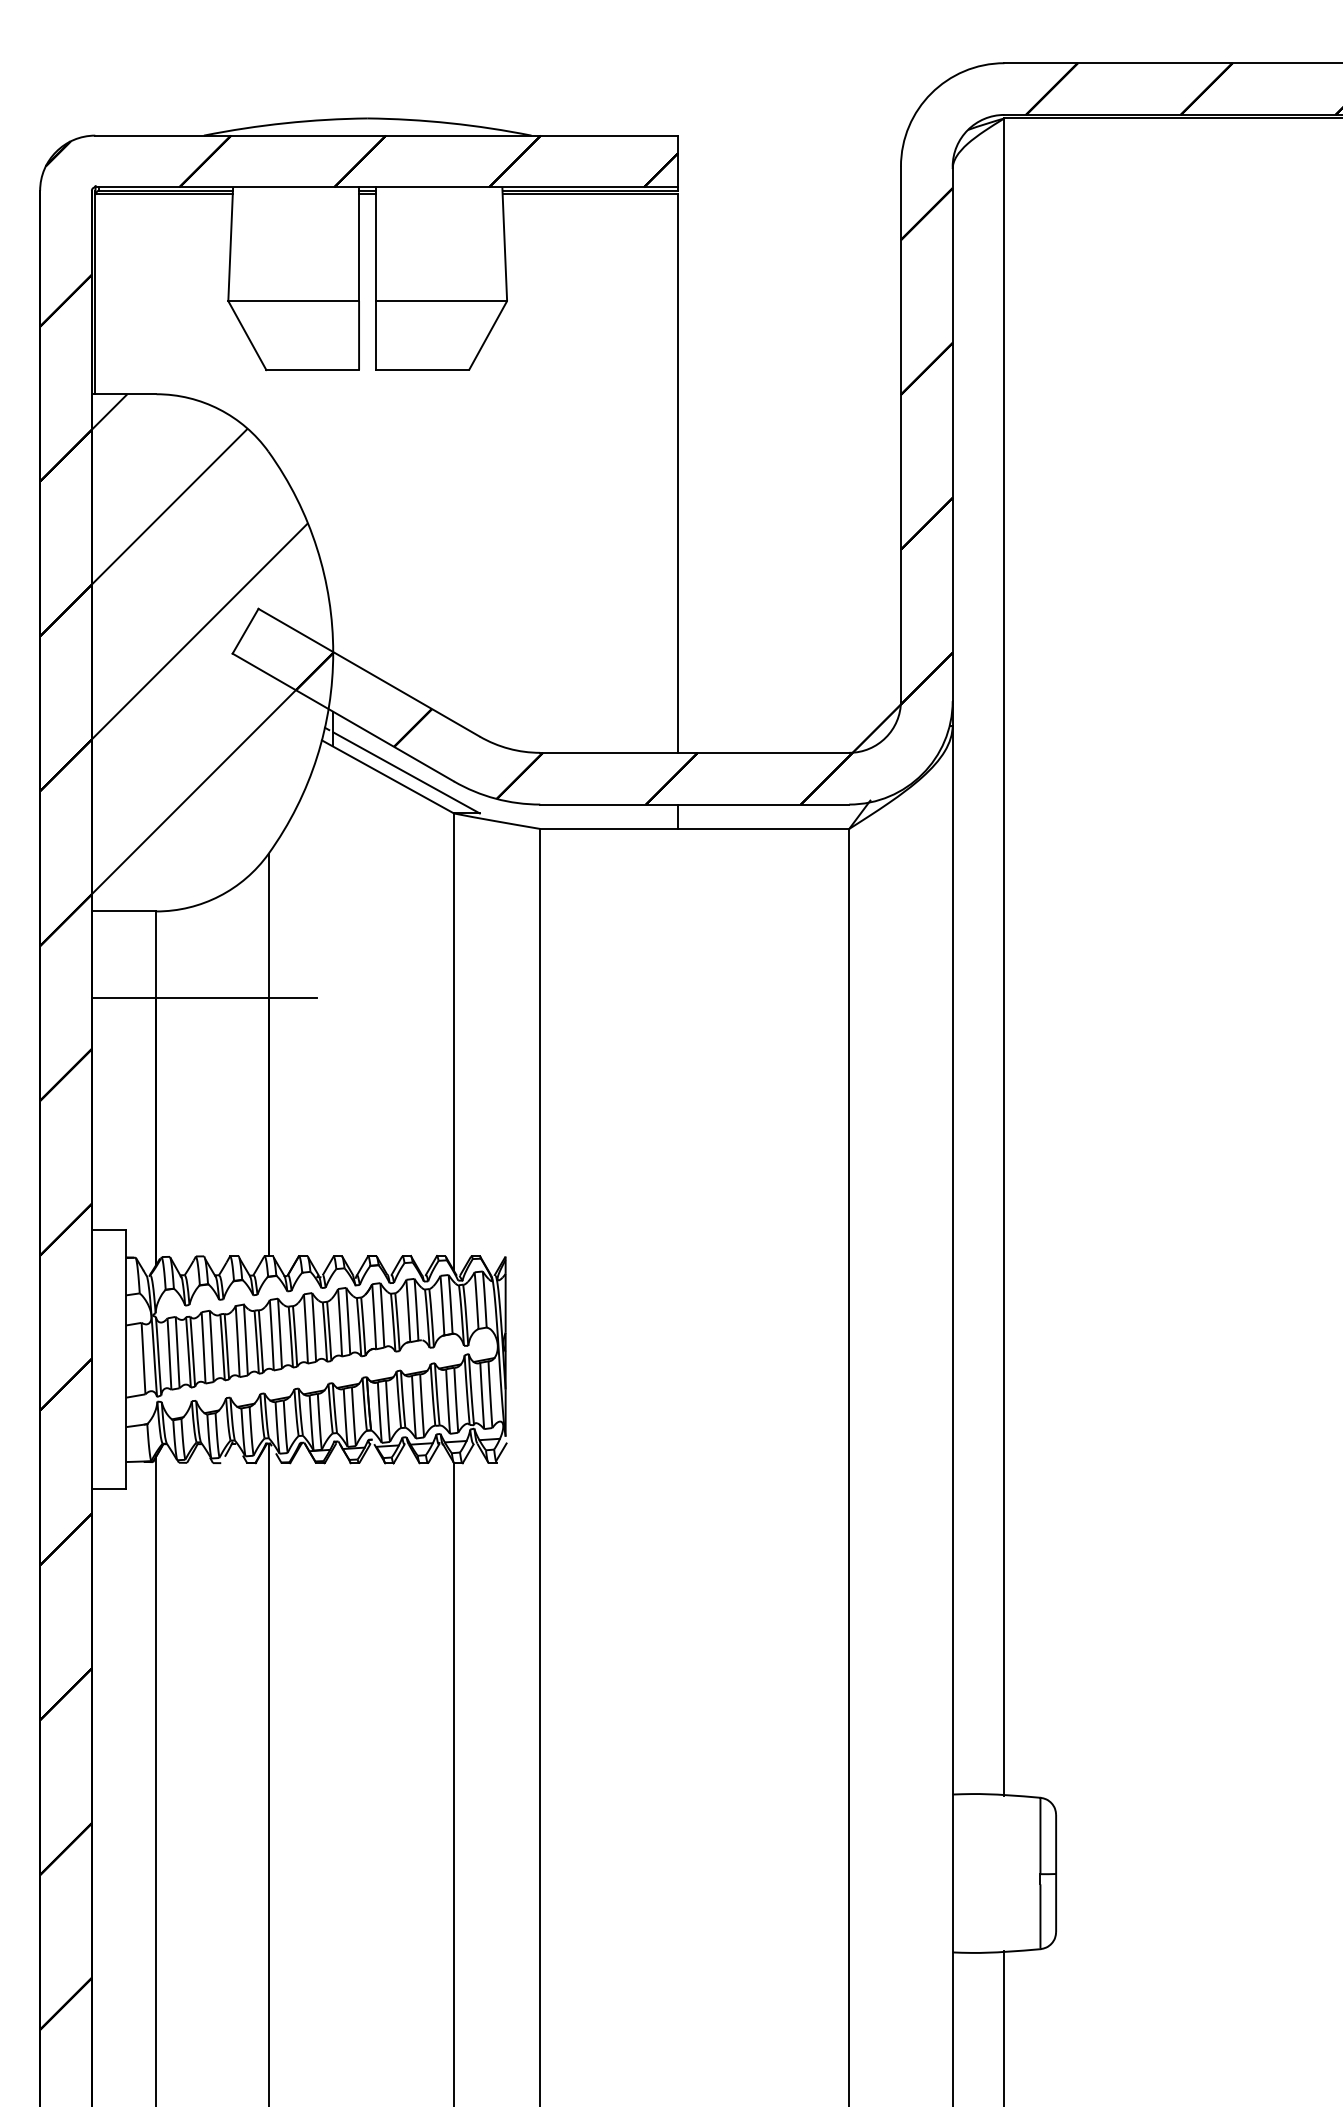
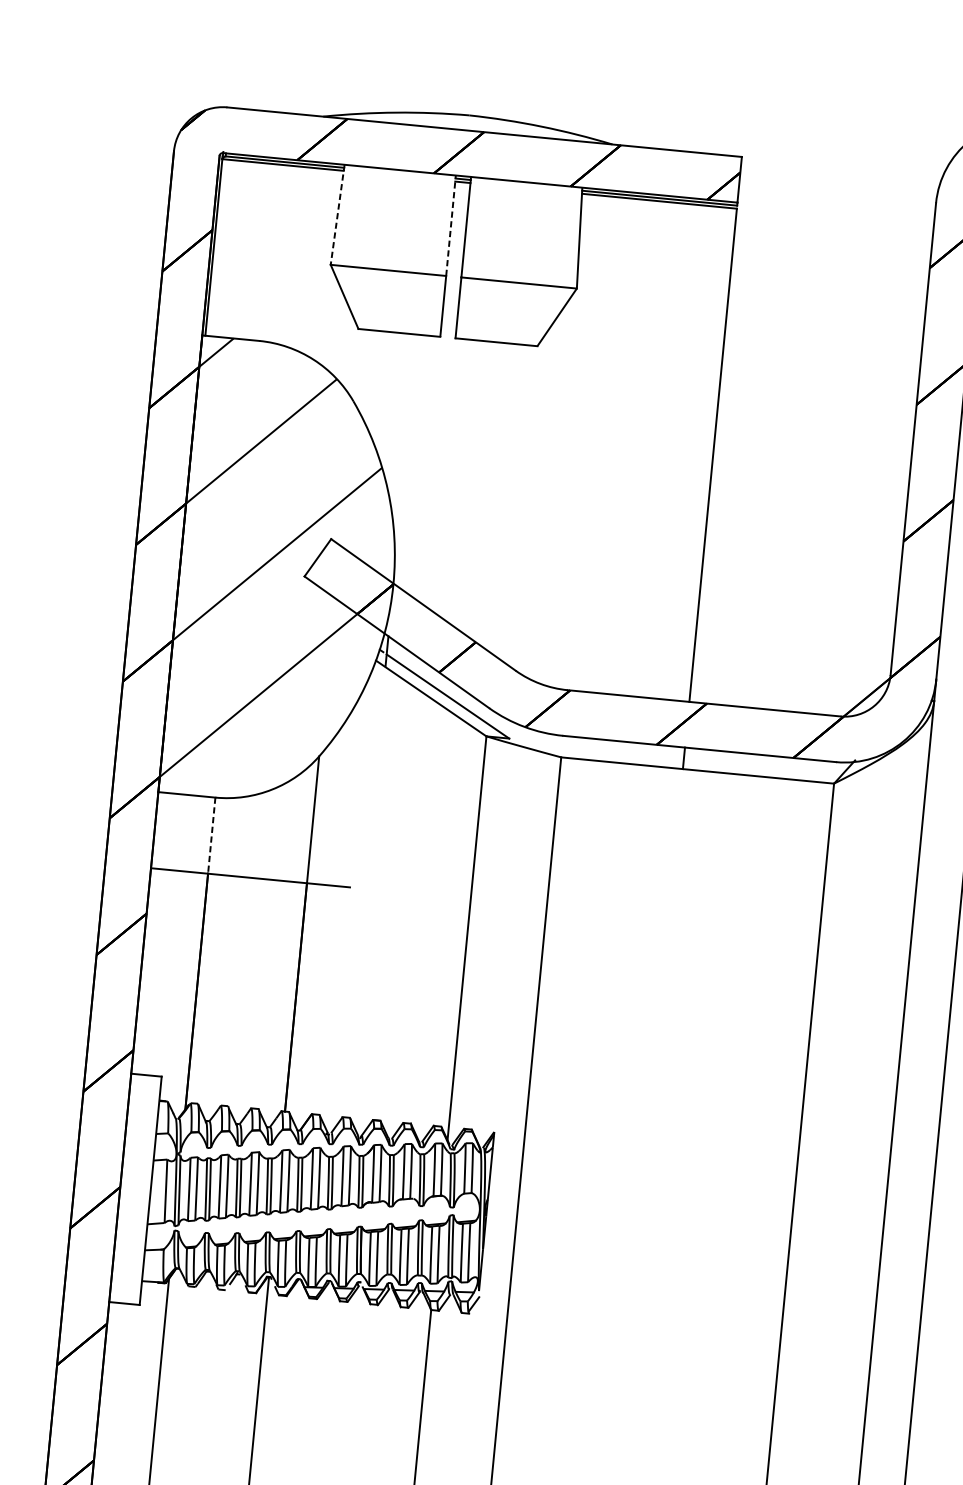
line: (230, 244) -> (337, 215), solid -> dashed
line: (359, 244) -> (451, 226), solid -> dashed
line: (156, 955) -> (211, 836), solid -> dashed

